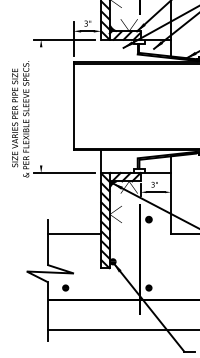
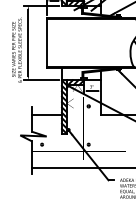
line: (41, 105) -> (28, 42), added

